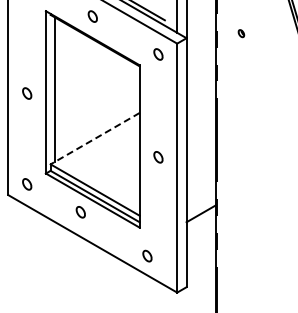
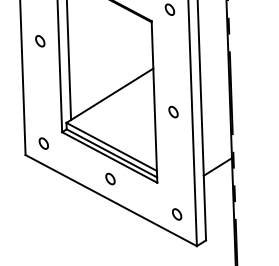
part: (27, 93) -> (40, 41), moved
line: (94, 138) -> (109, 95), dashed -> solid
part: (80, 212) -> (110, 179), moved
part: (147, 255) -> (177, 213), moved

